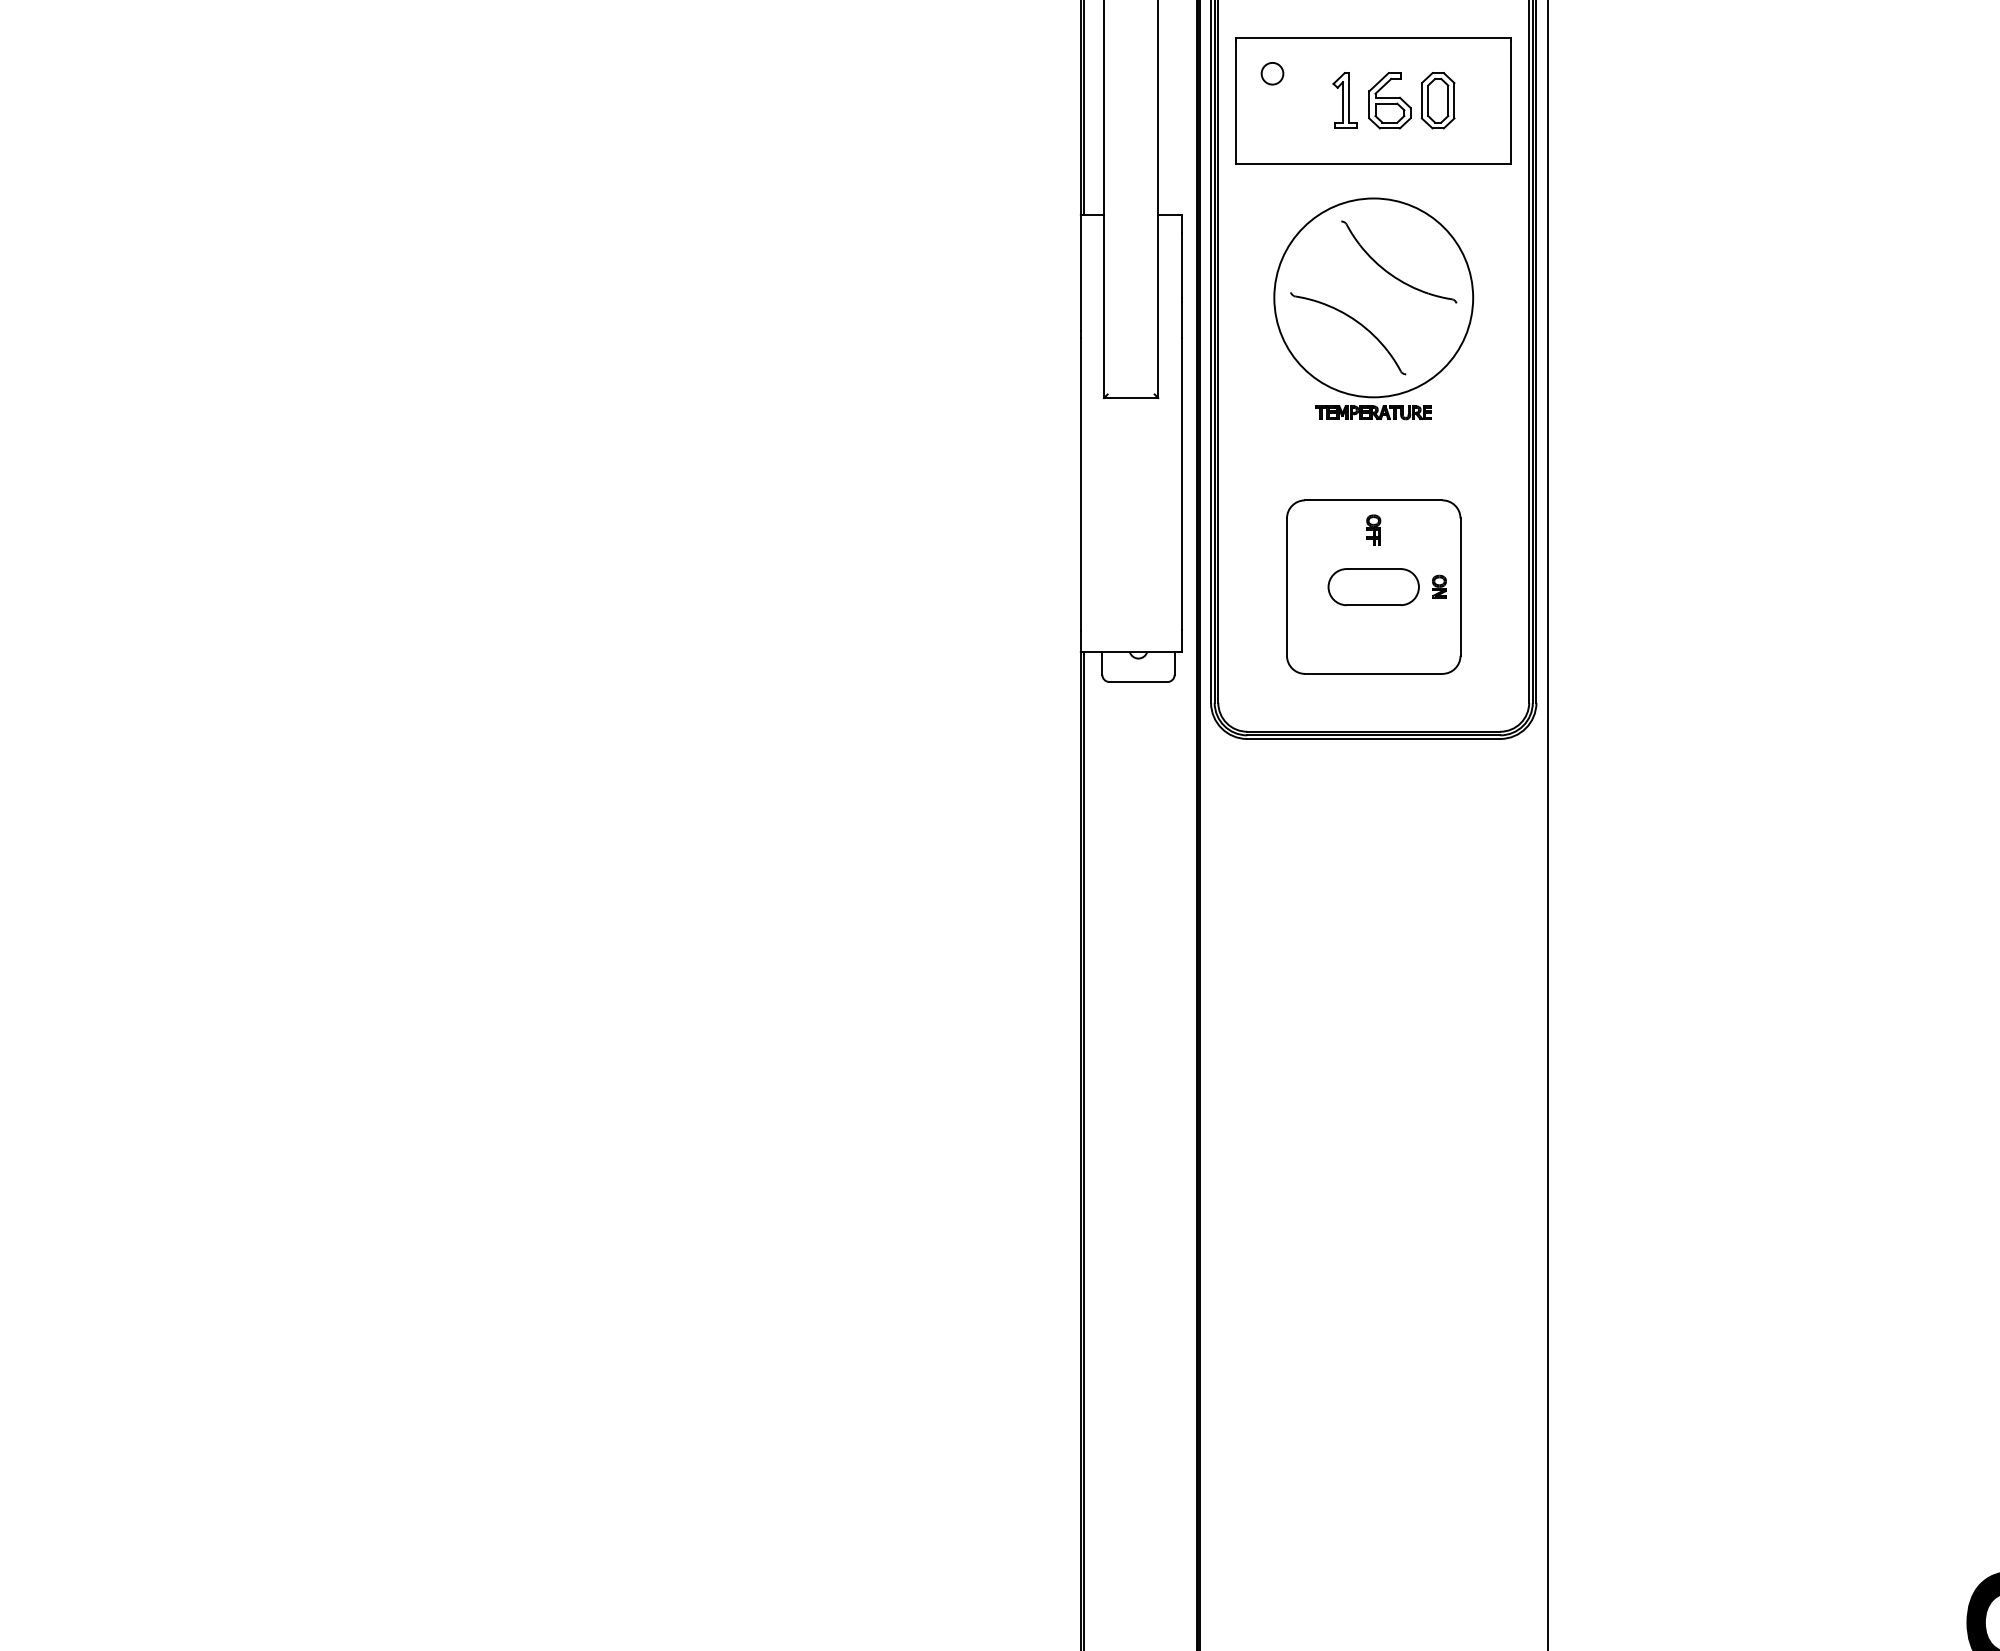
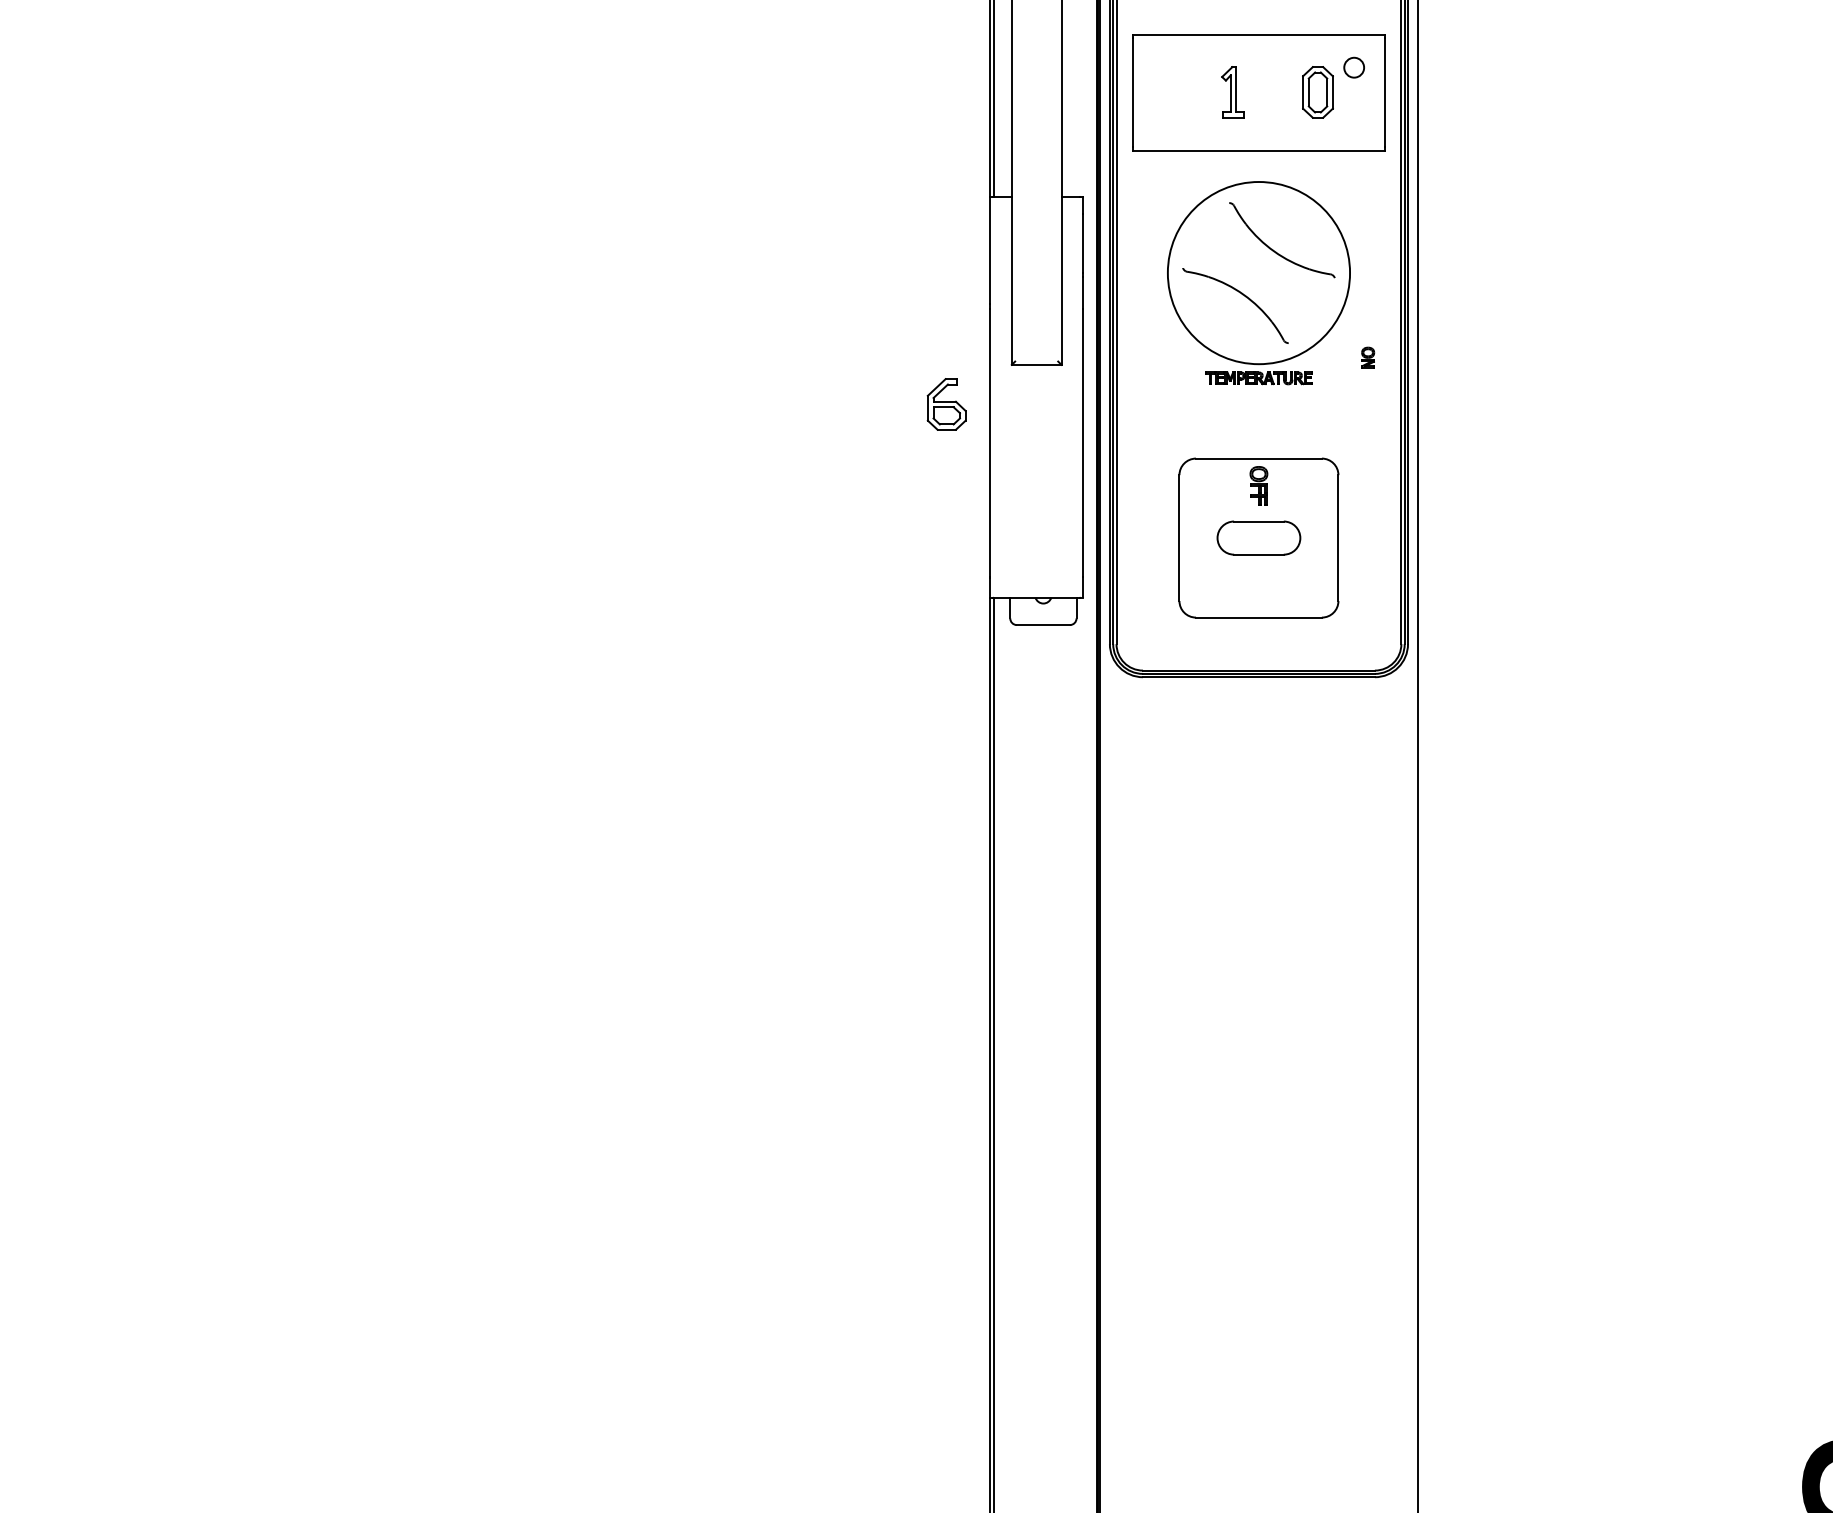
circle: (1271, 73) -> (1353, 67), moved
part: (1389, 100) -> (946, 404), moved
part: (1373, 529) -> (1258, 485), size x1.4
part: (1439, 586) -> (1368, 357), moved

